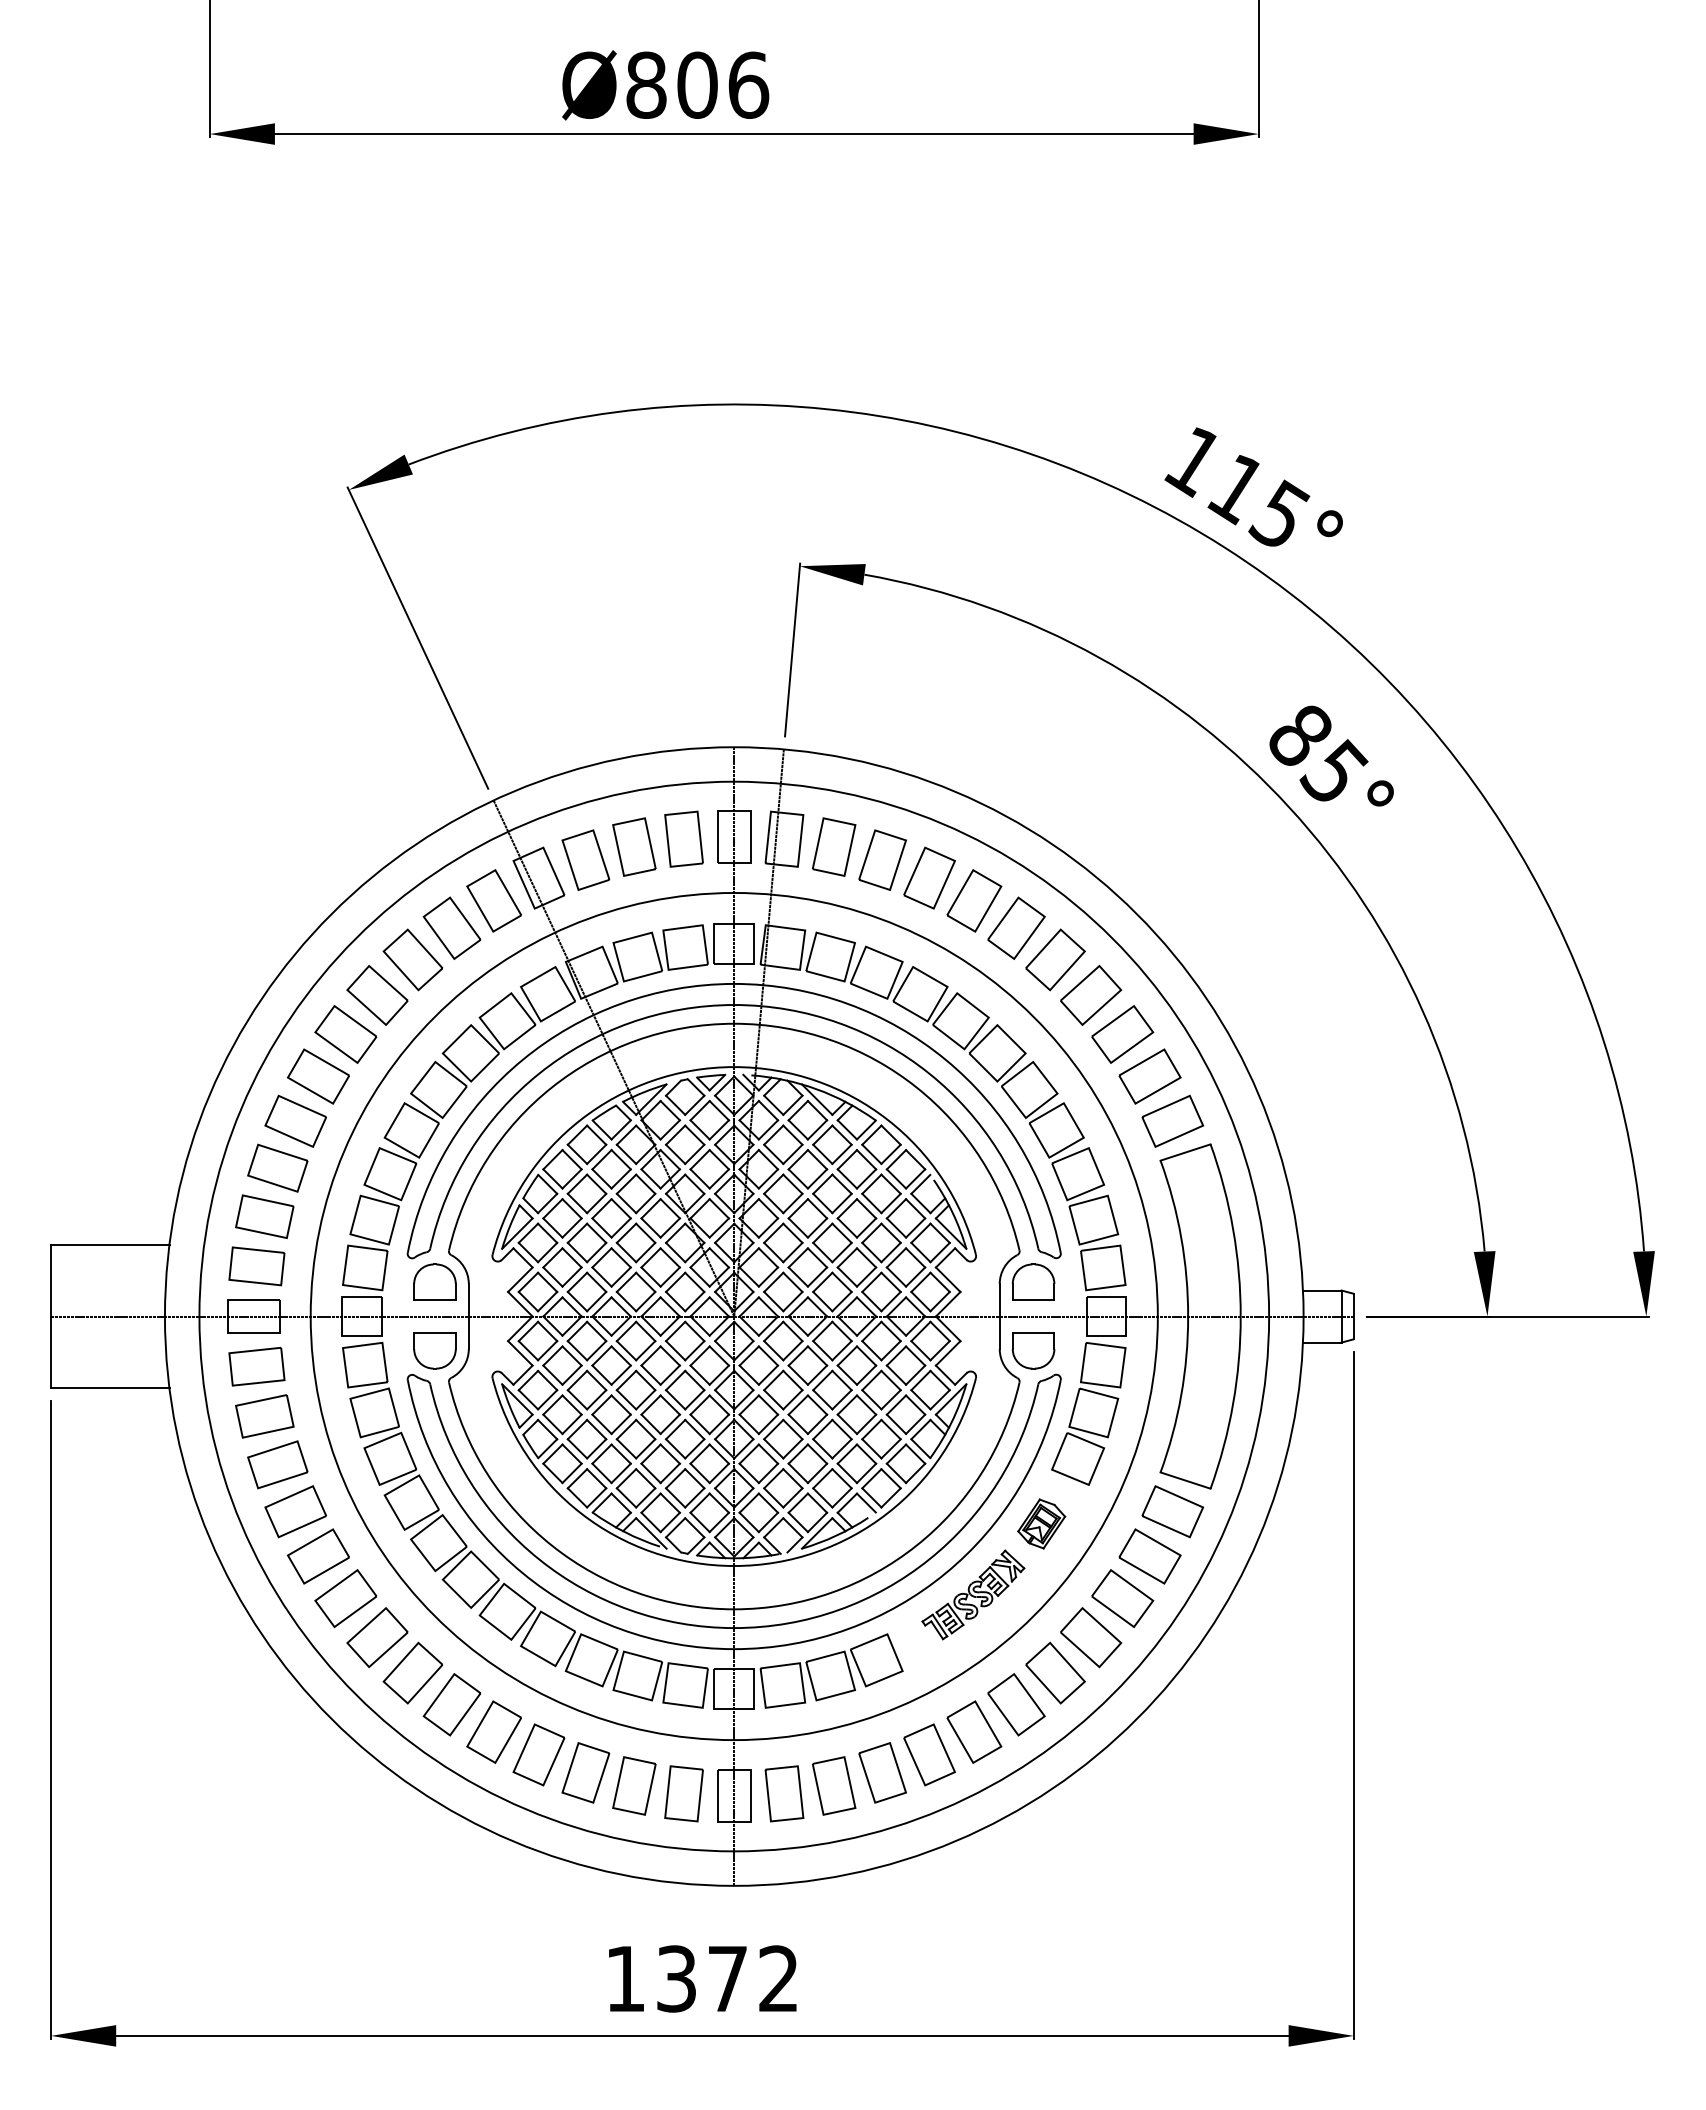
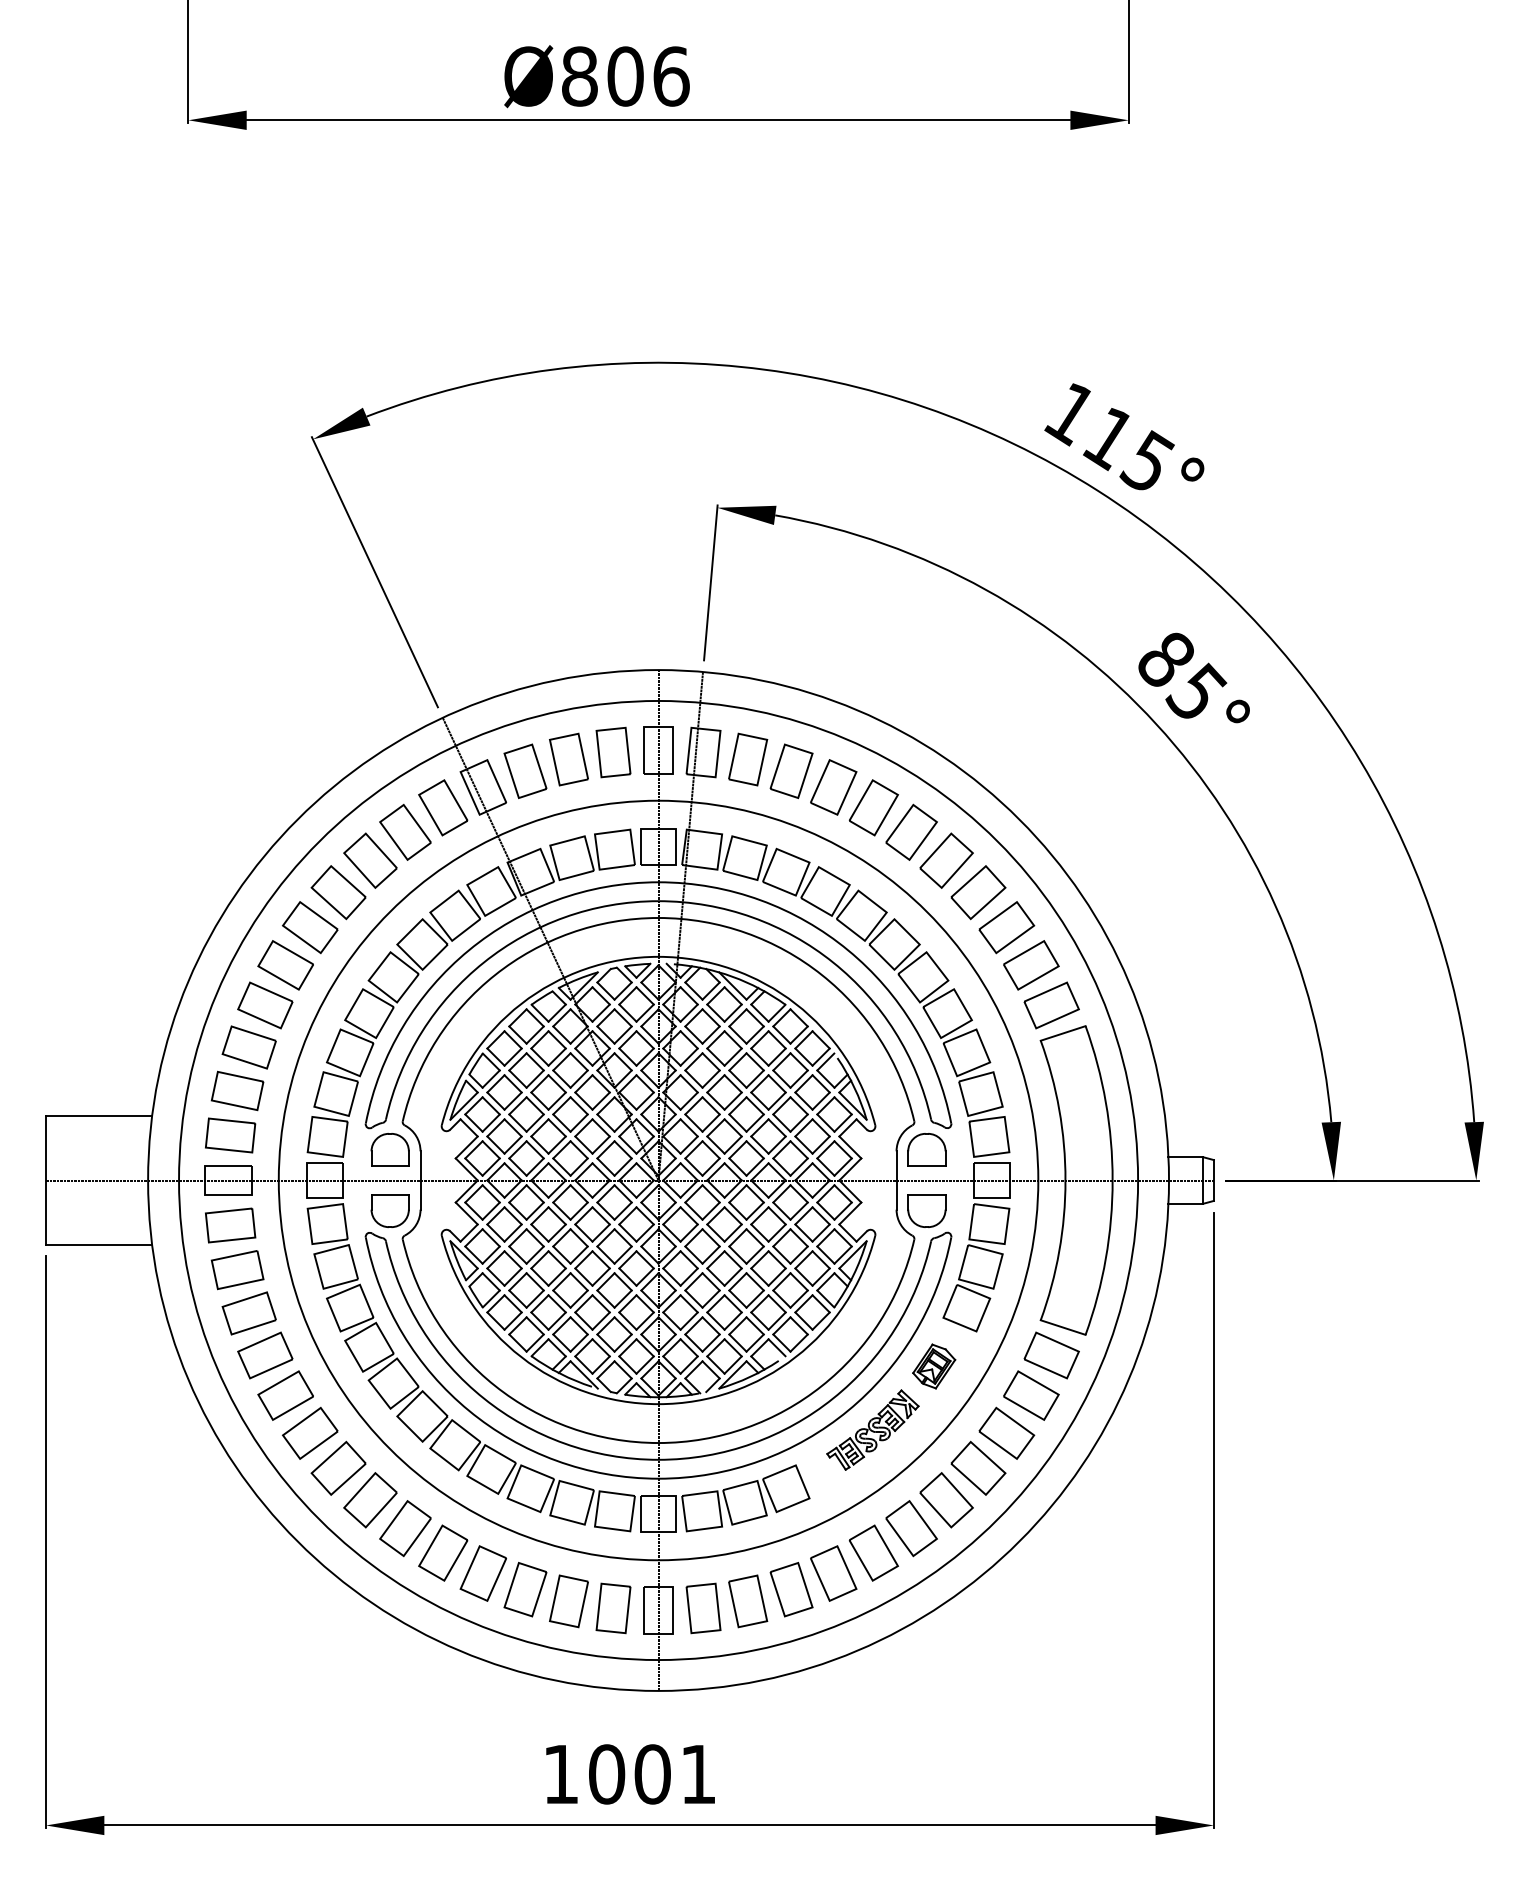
text: (726, 1978) -> (651, 1774), 1372 -> 1001

